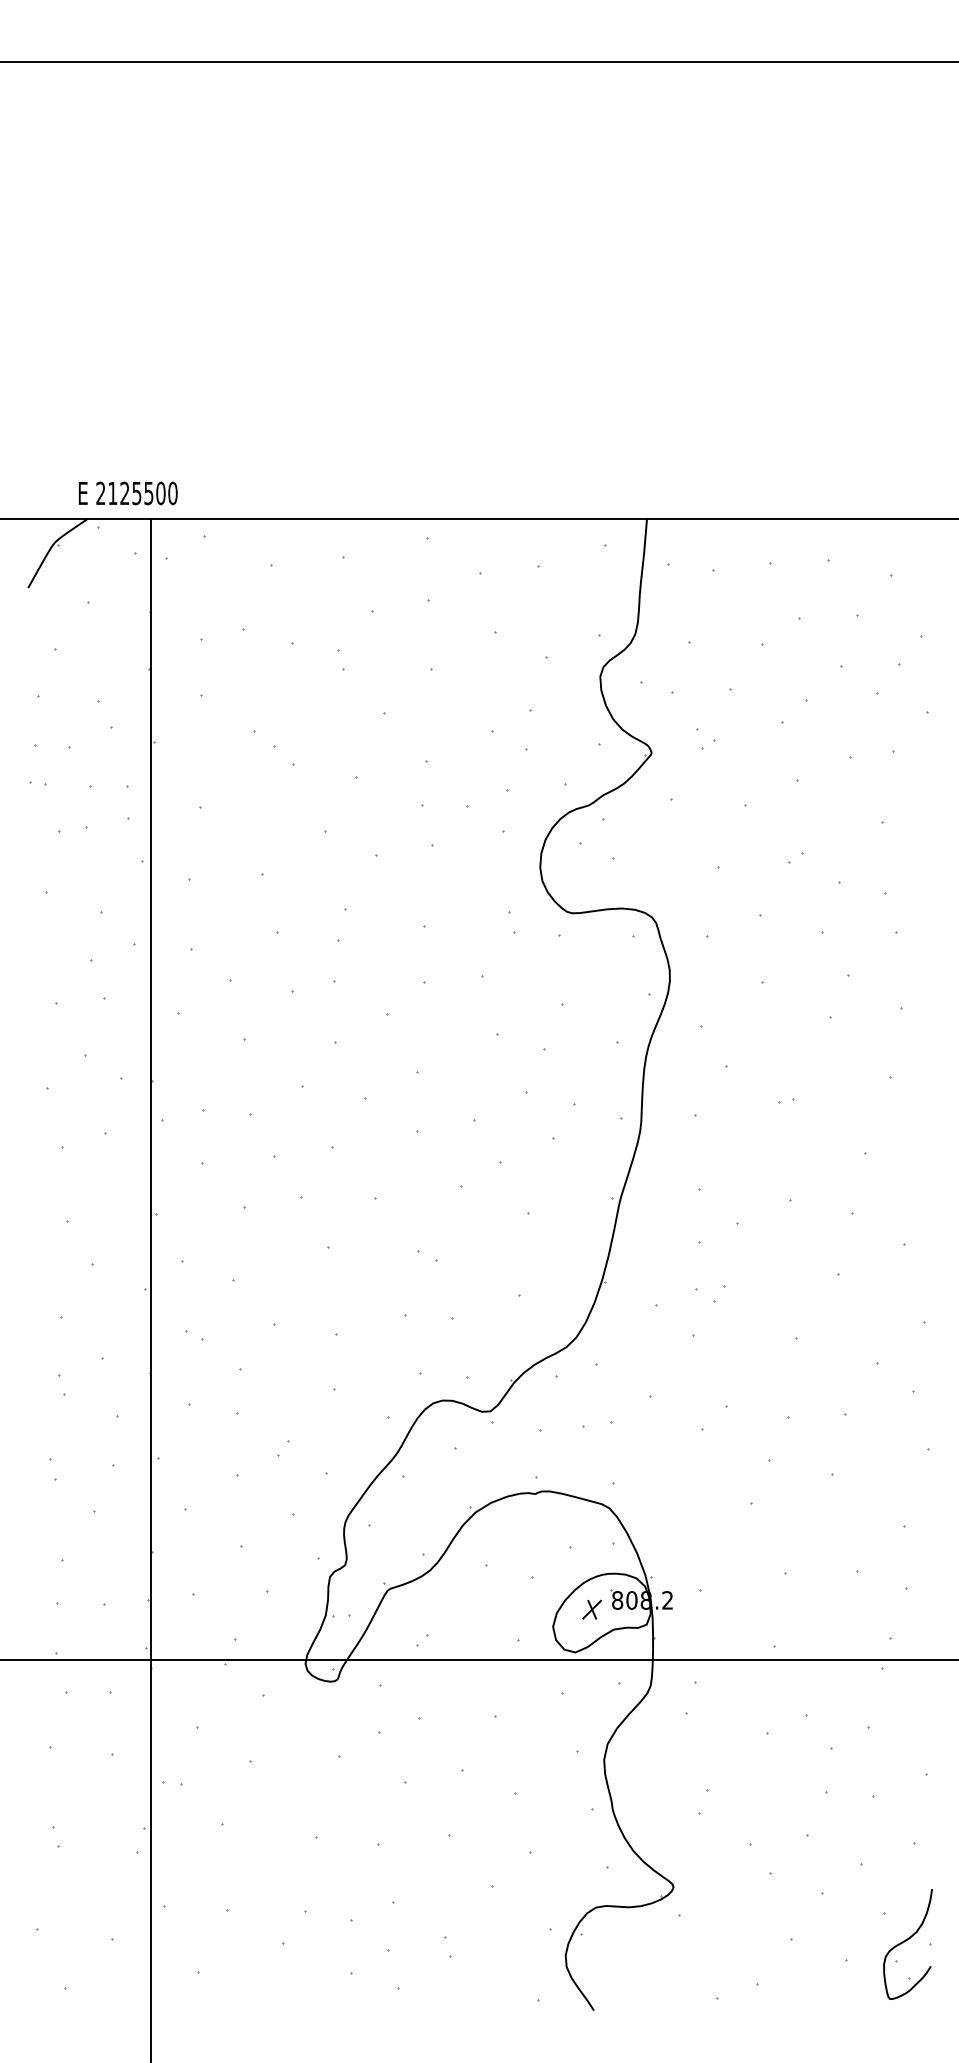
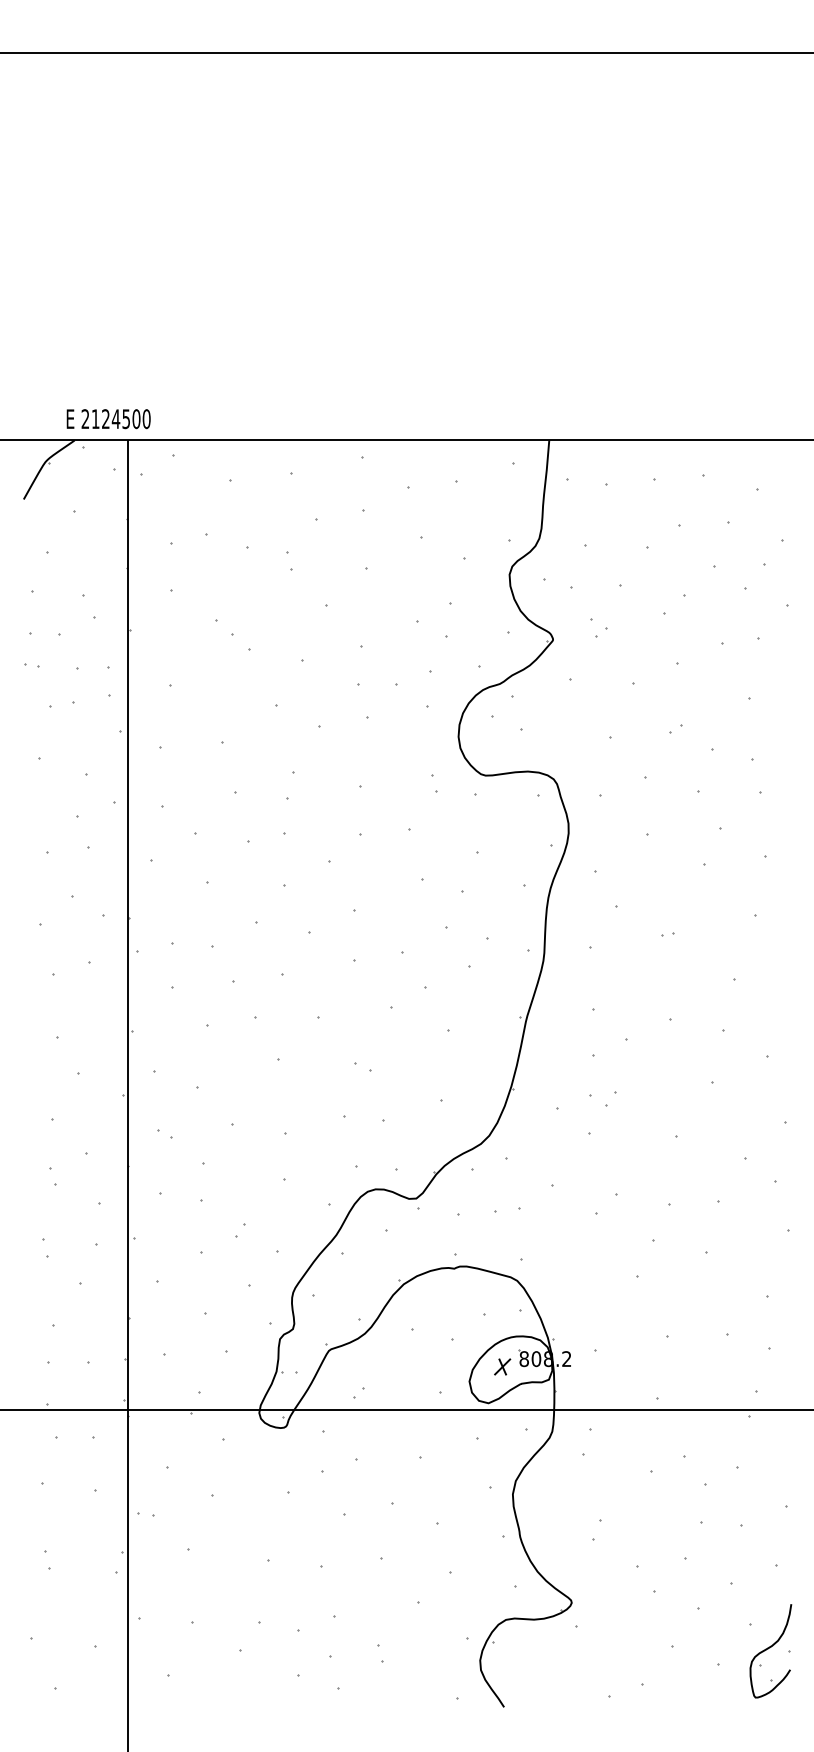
text: (136, 493) -> (115, 419), 2125500 -> 2124500

